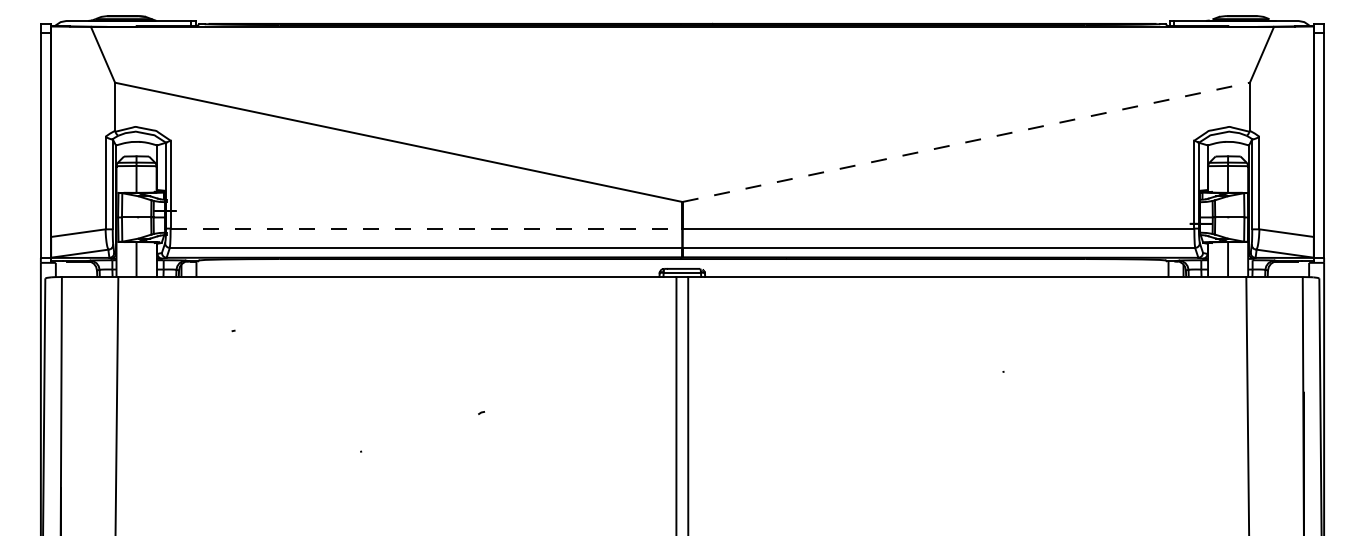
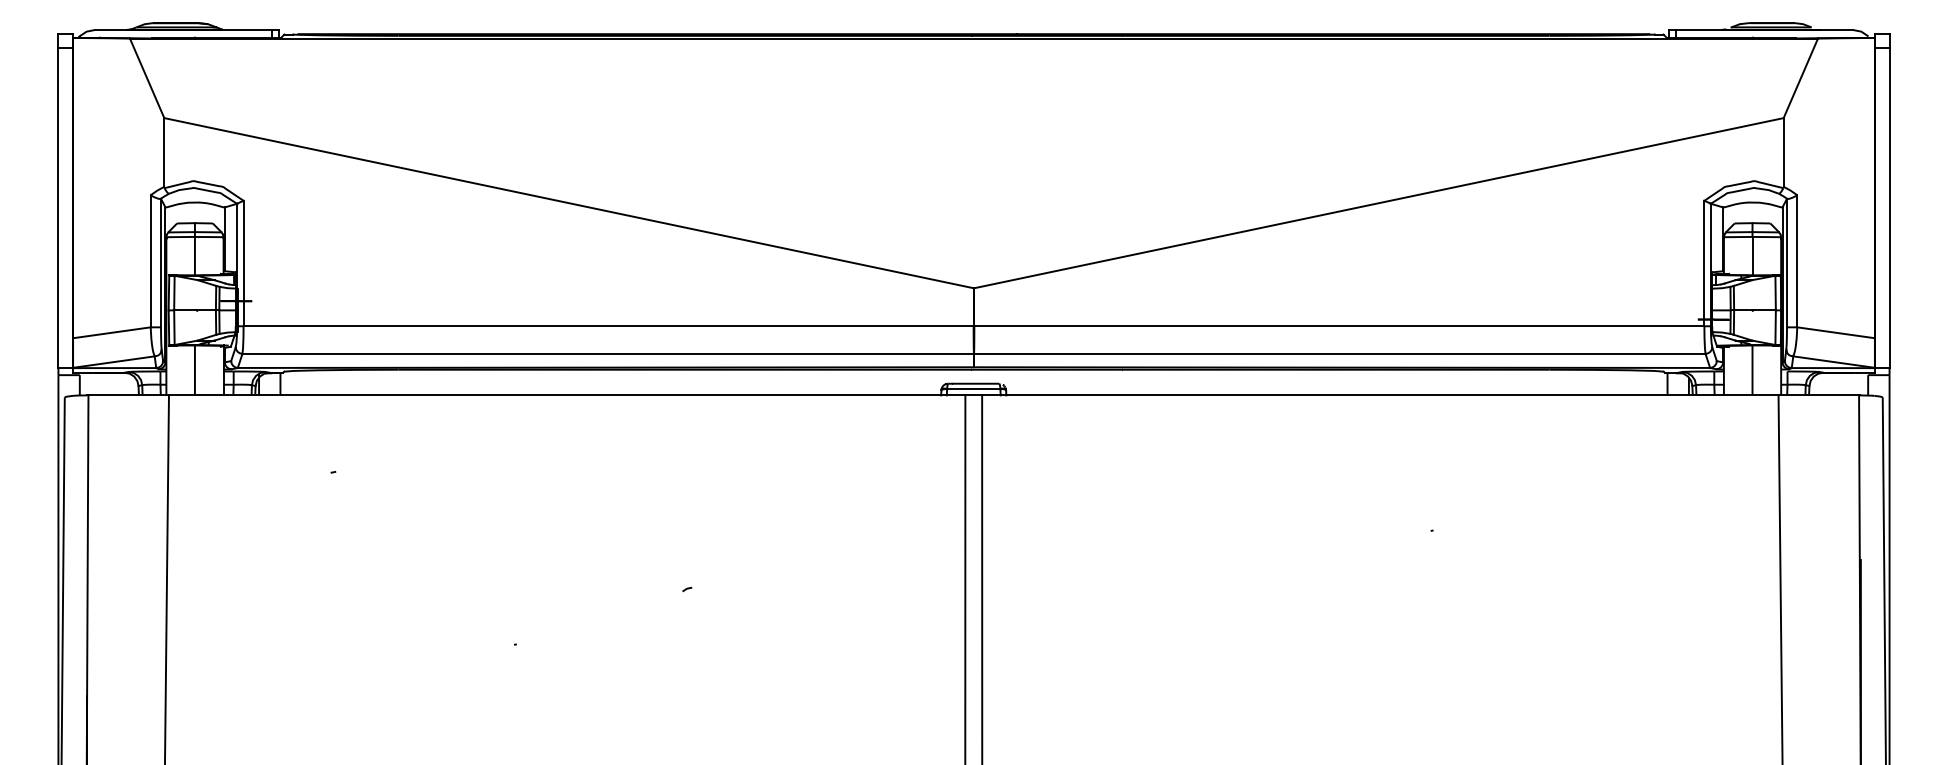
line: (966, 142) -> (1379, 203), dashed -> solid
line: (427, 228) -> (609, 326), dashed -> solid

